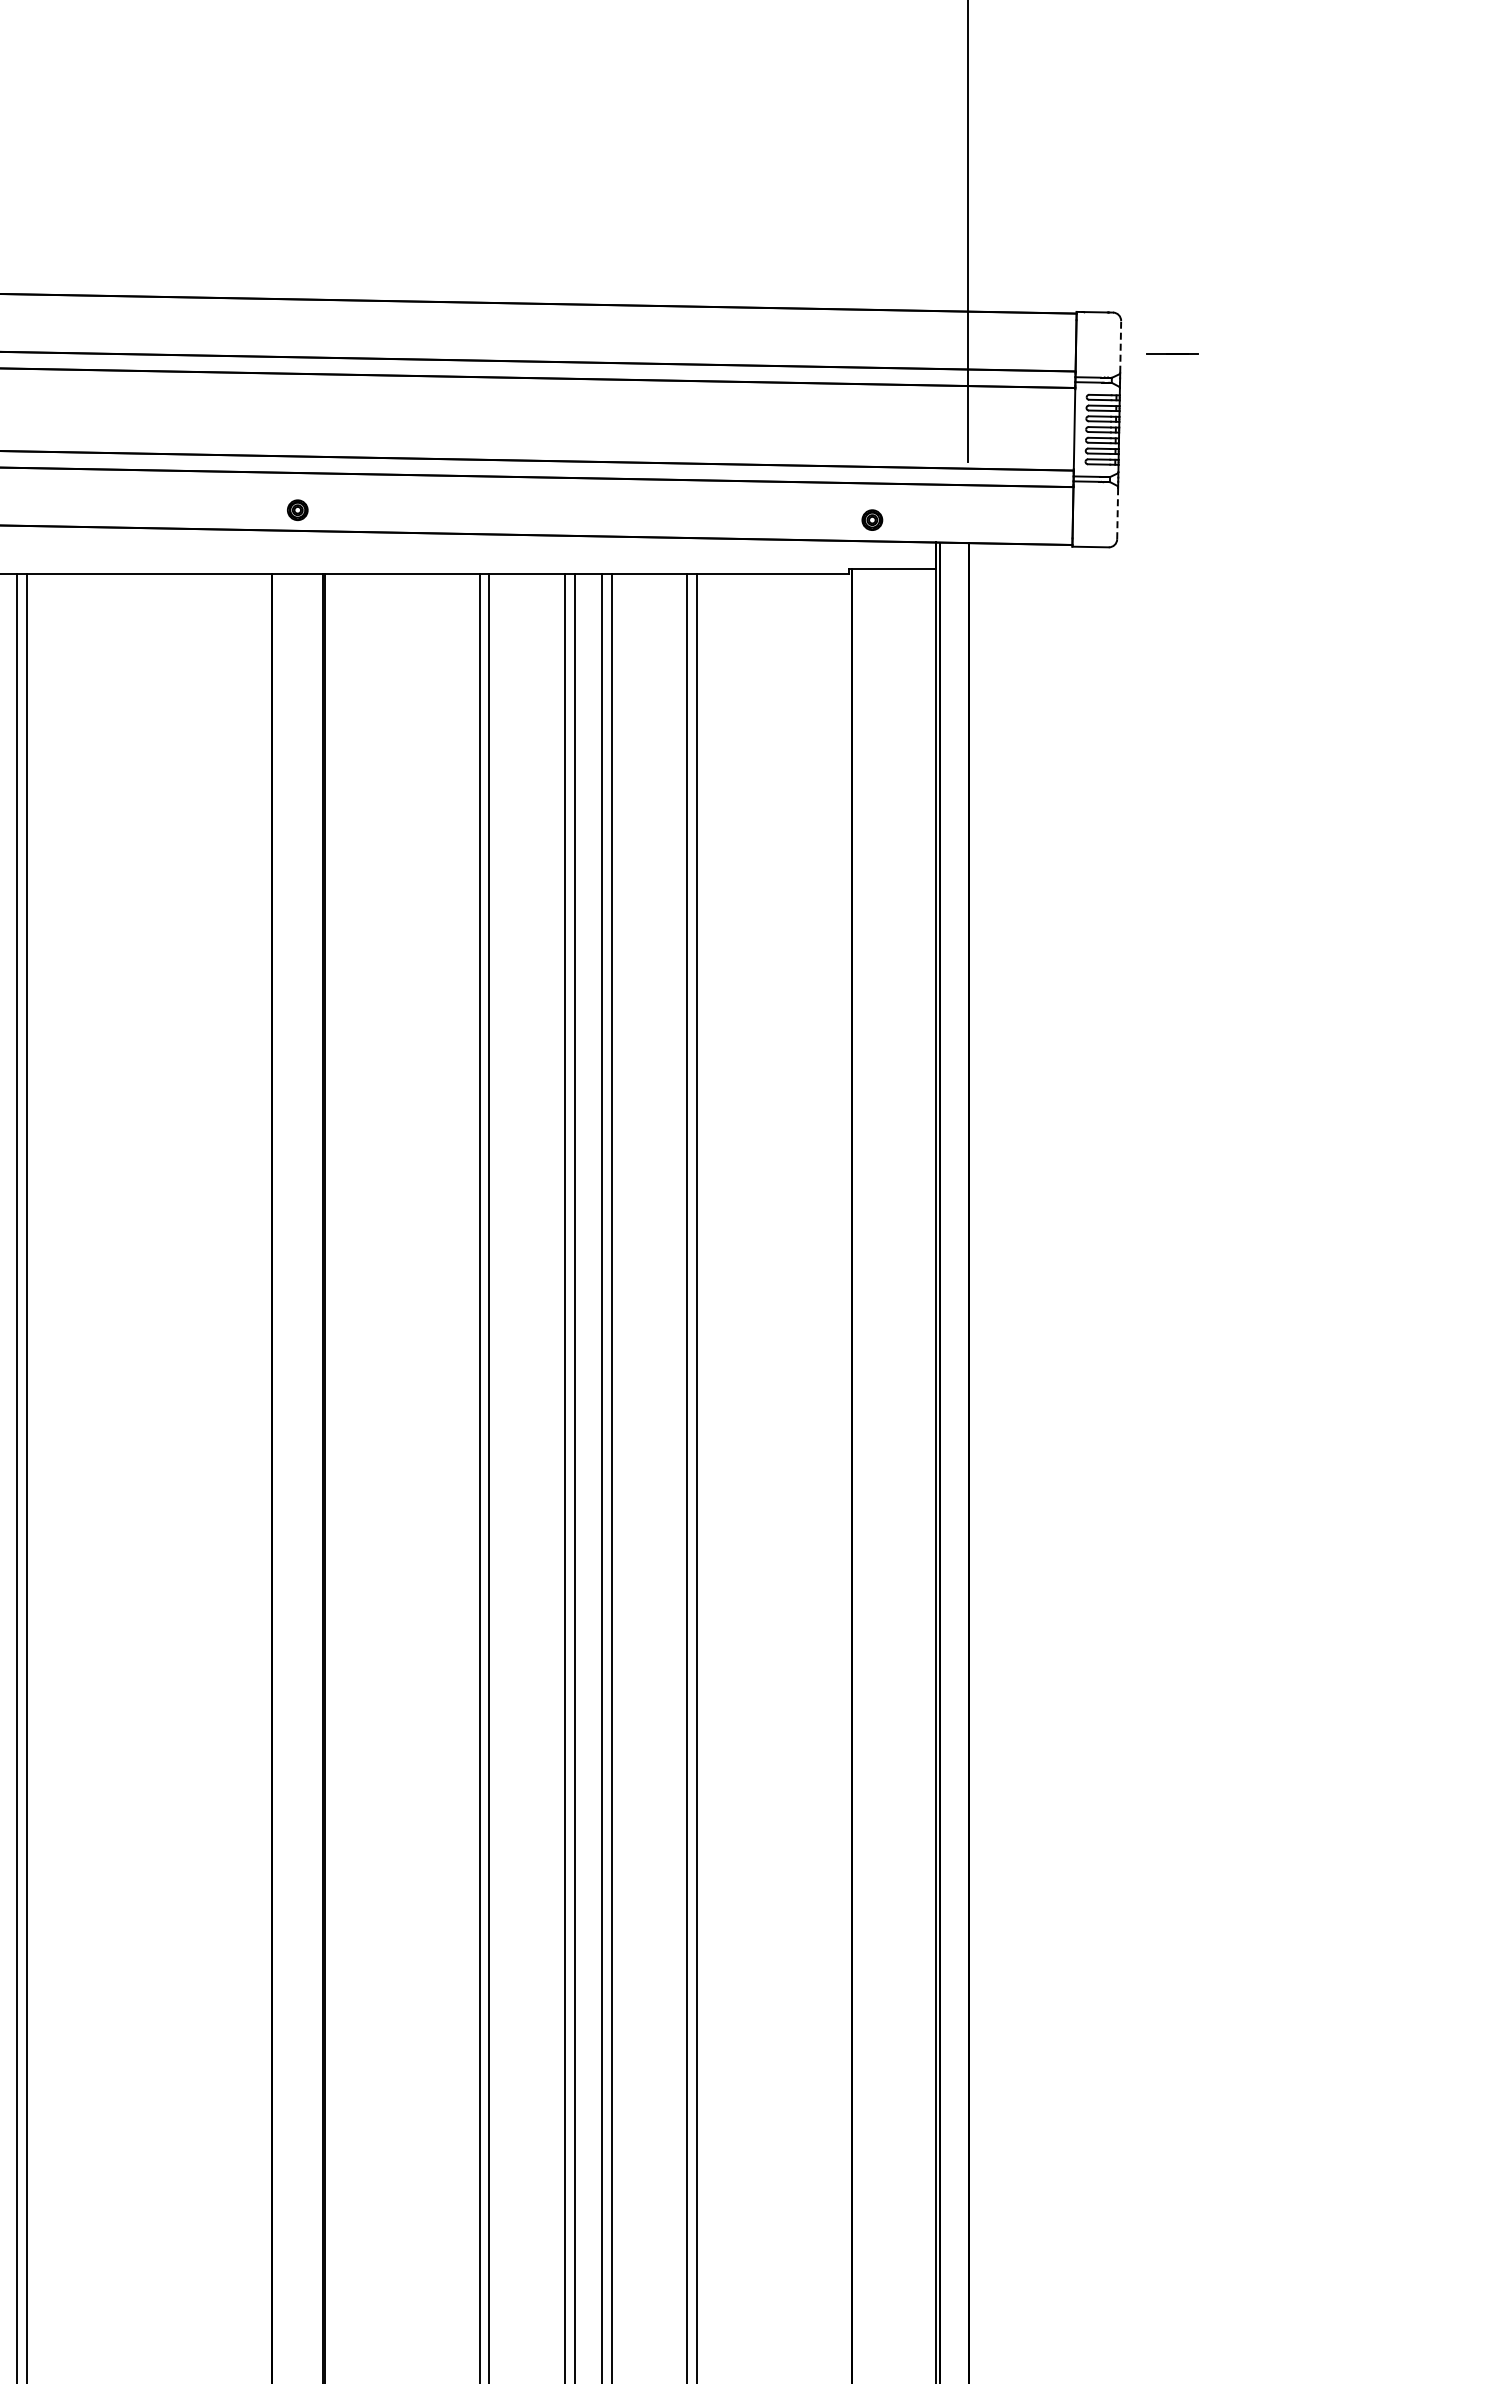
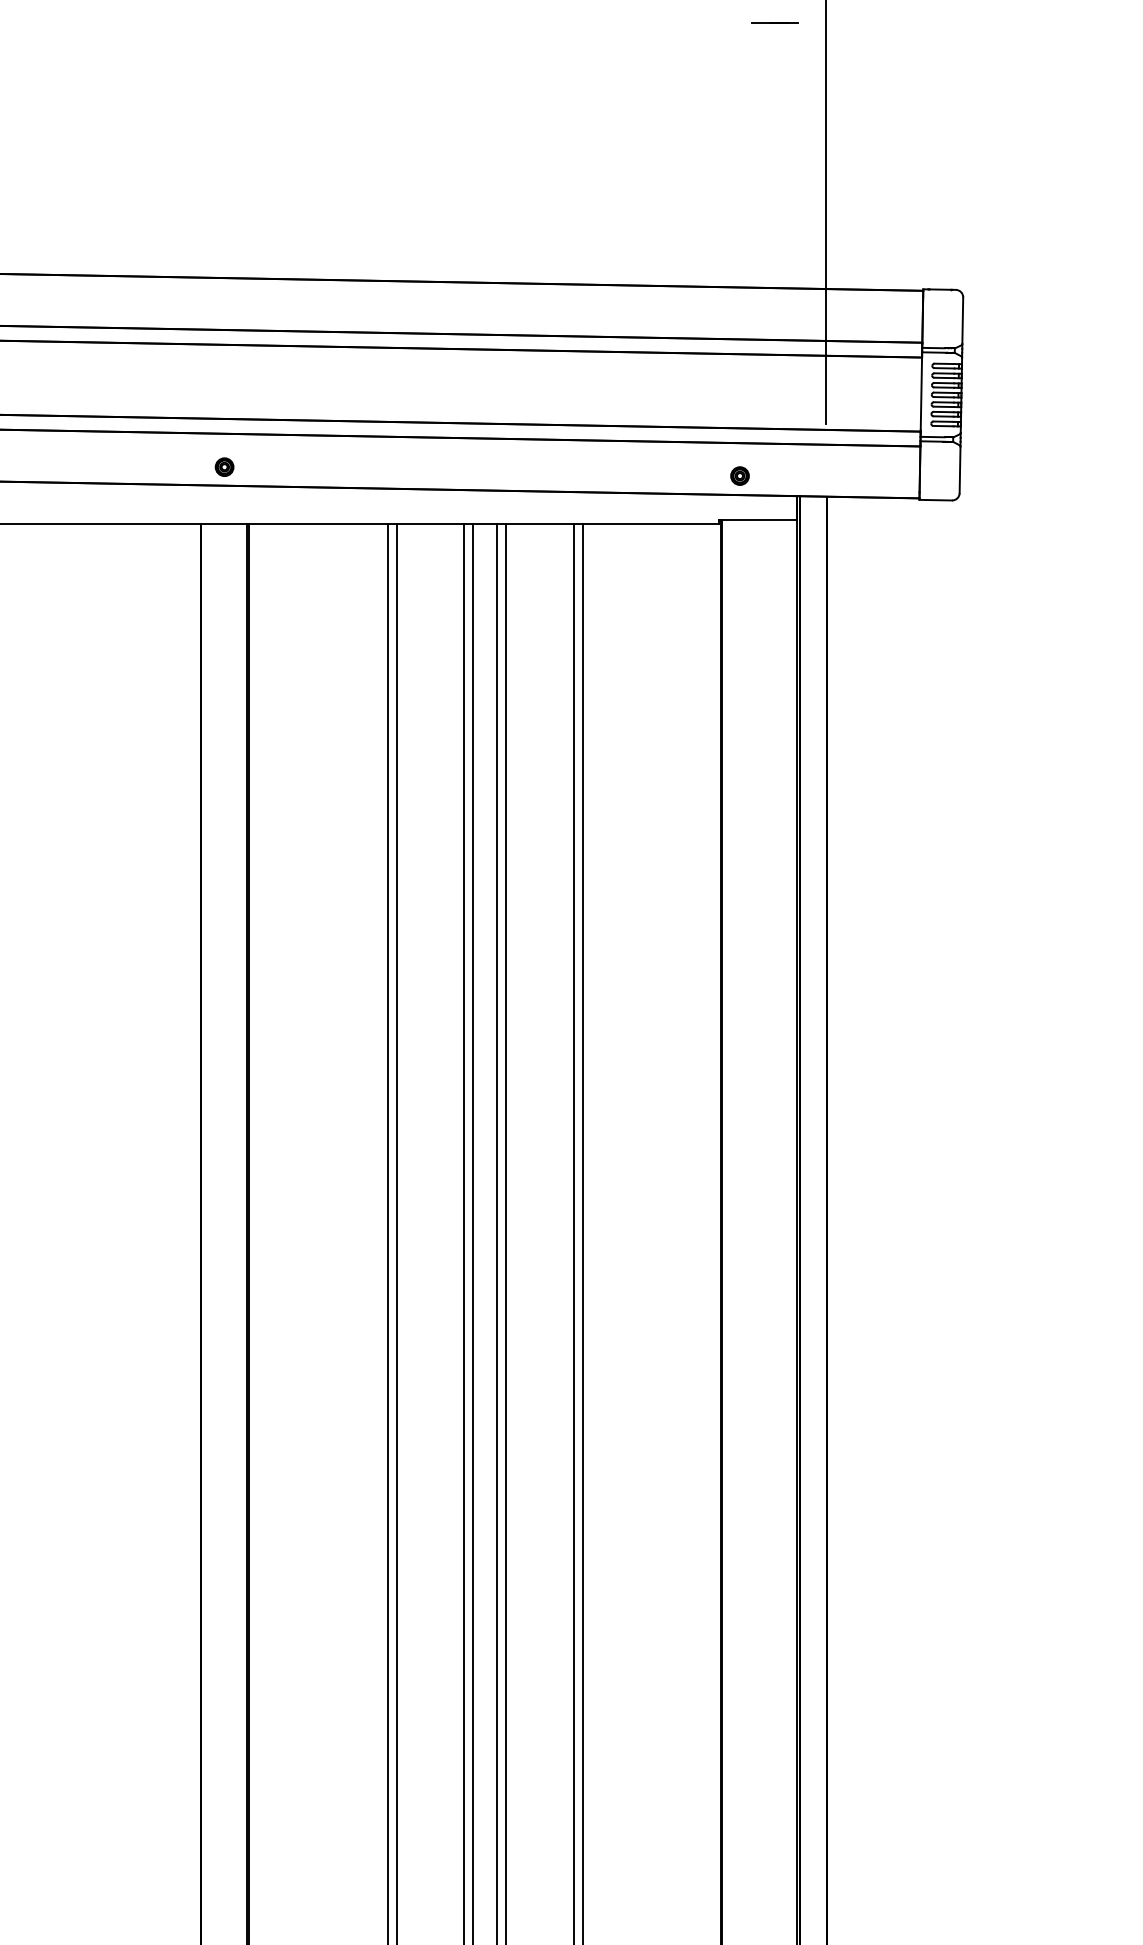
line: (1120, 346) -> (962, 320), dashed -> solid
line: (1172, 353) -> (775, 22), moved
line: (1117, 513) -> (959, 470), dashed -> solid

